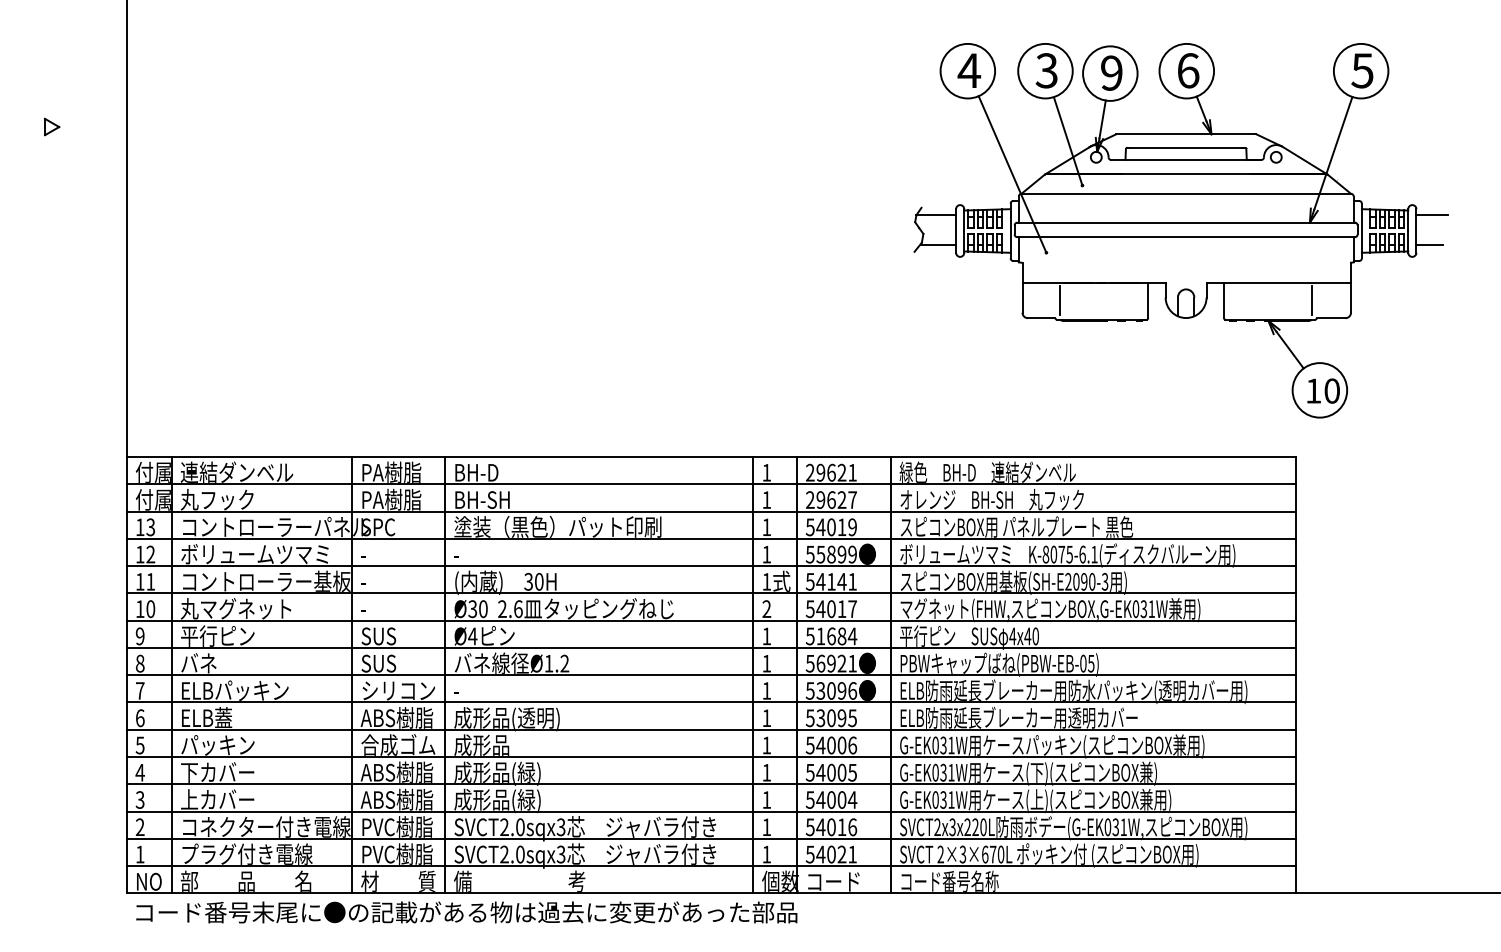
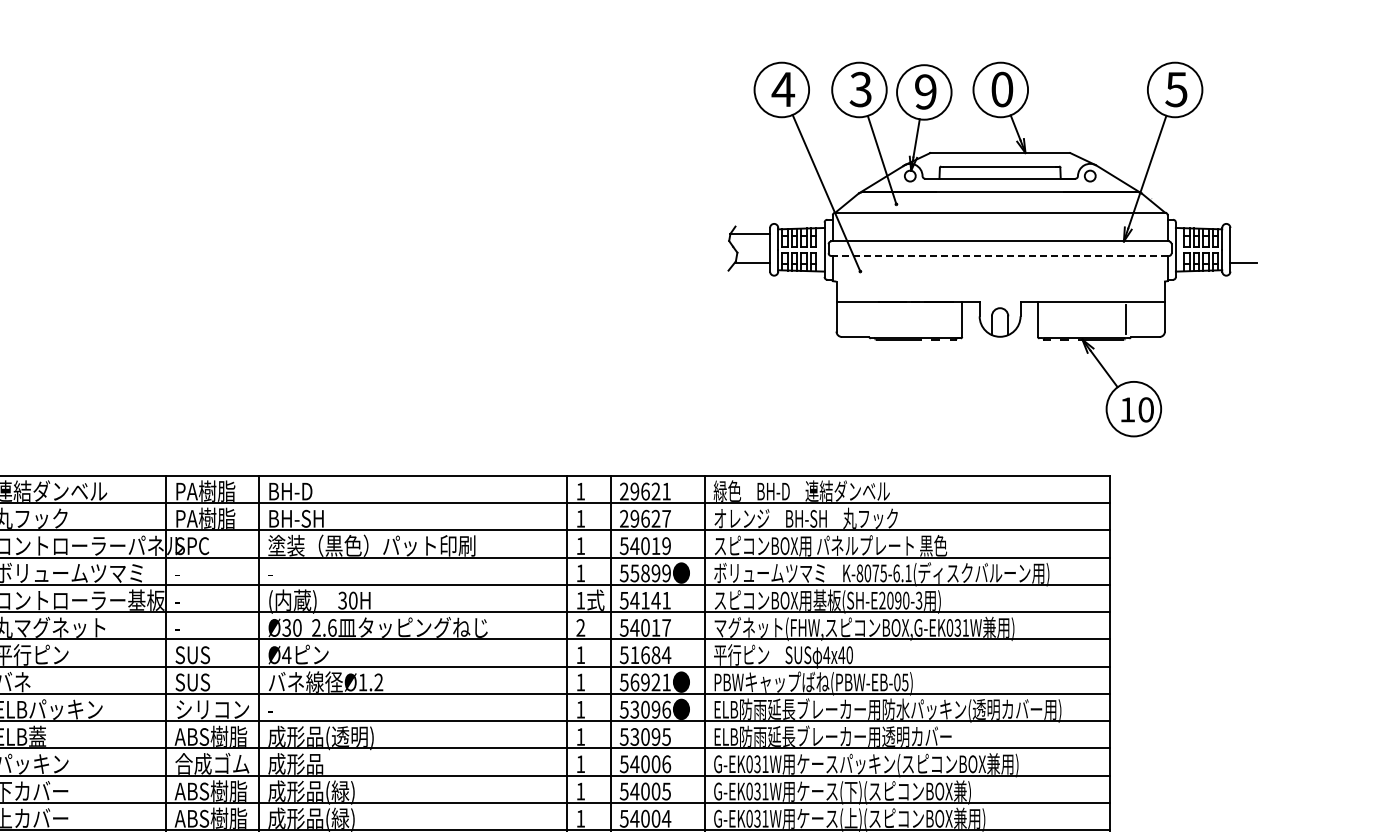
text: (1188, 70) -> (1002, 89), 6 -> 0
line: (1431, 215) -> (1245, 234), removed
line: (1186, 237) -> (1000, 256), solid -> dashed
line: (1060, 300) -> (874, 319), removed

